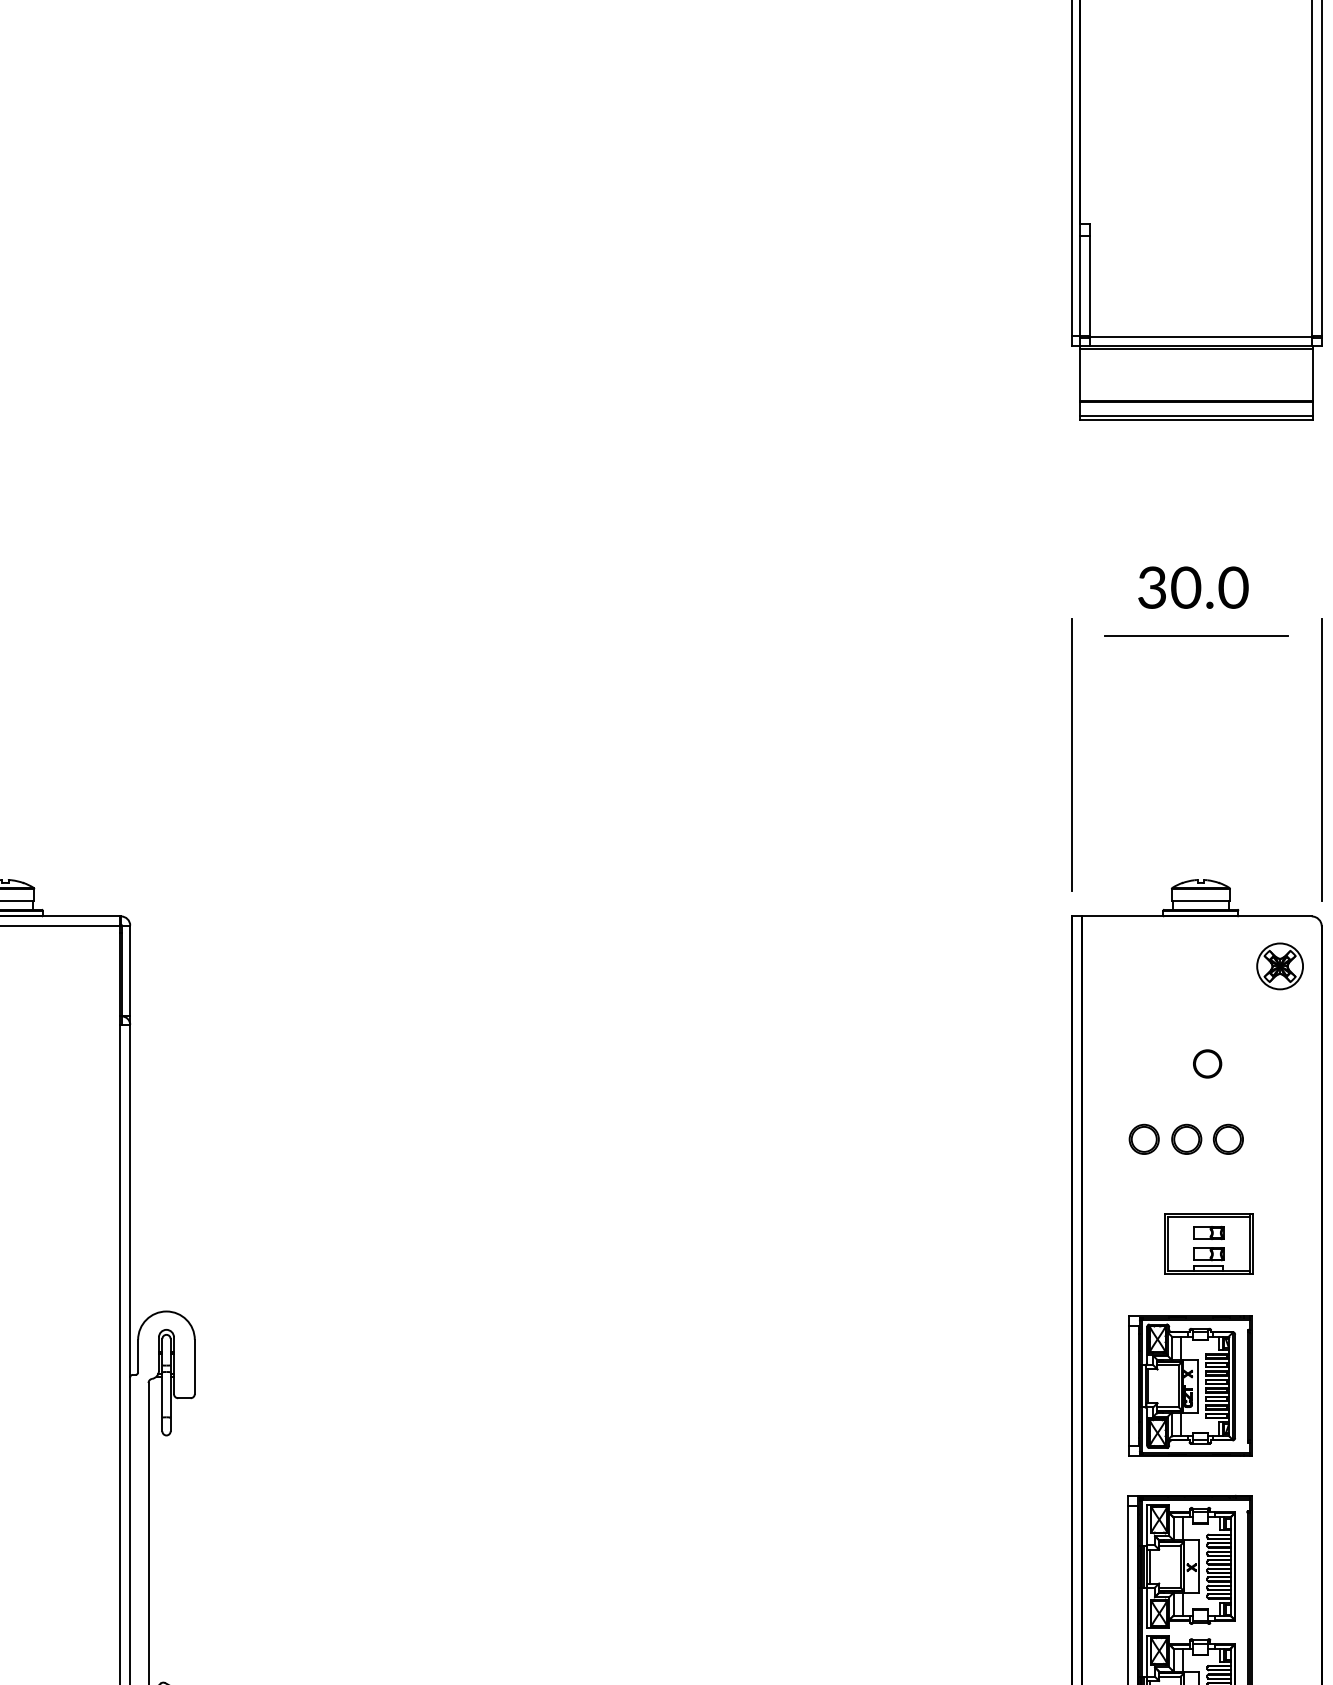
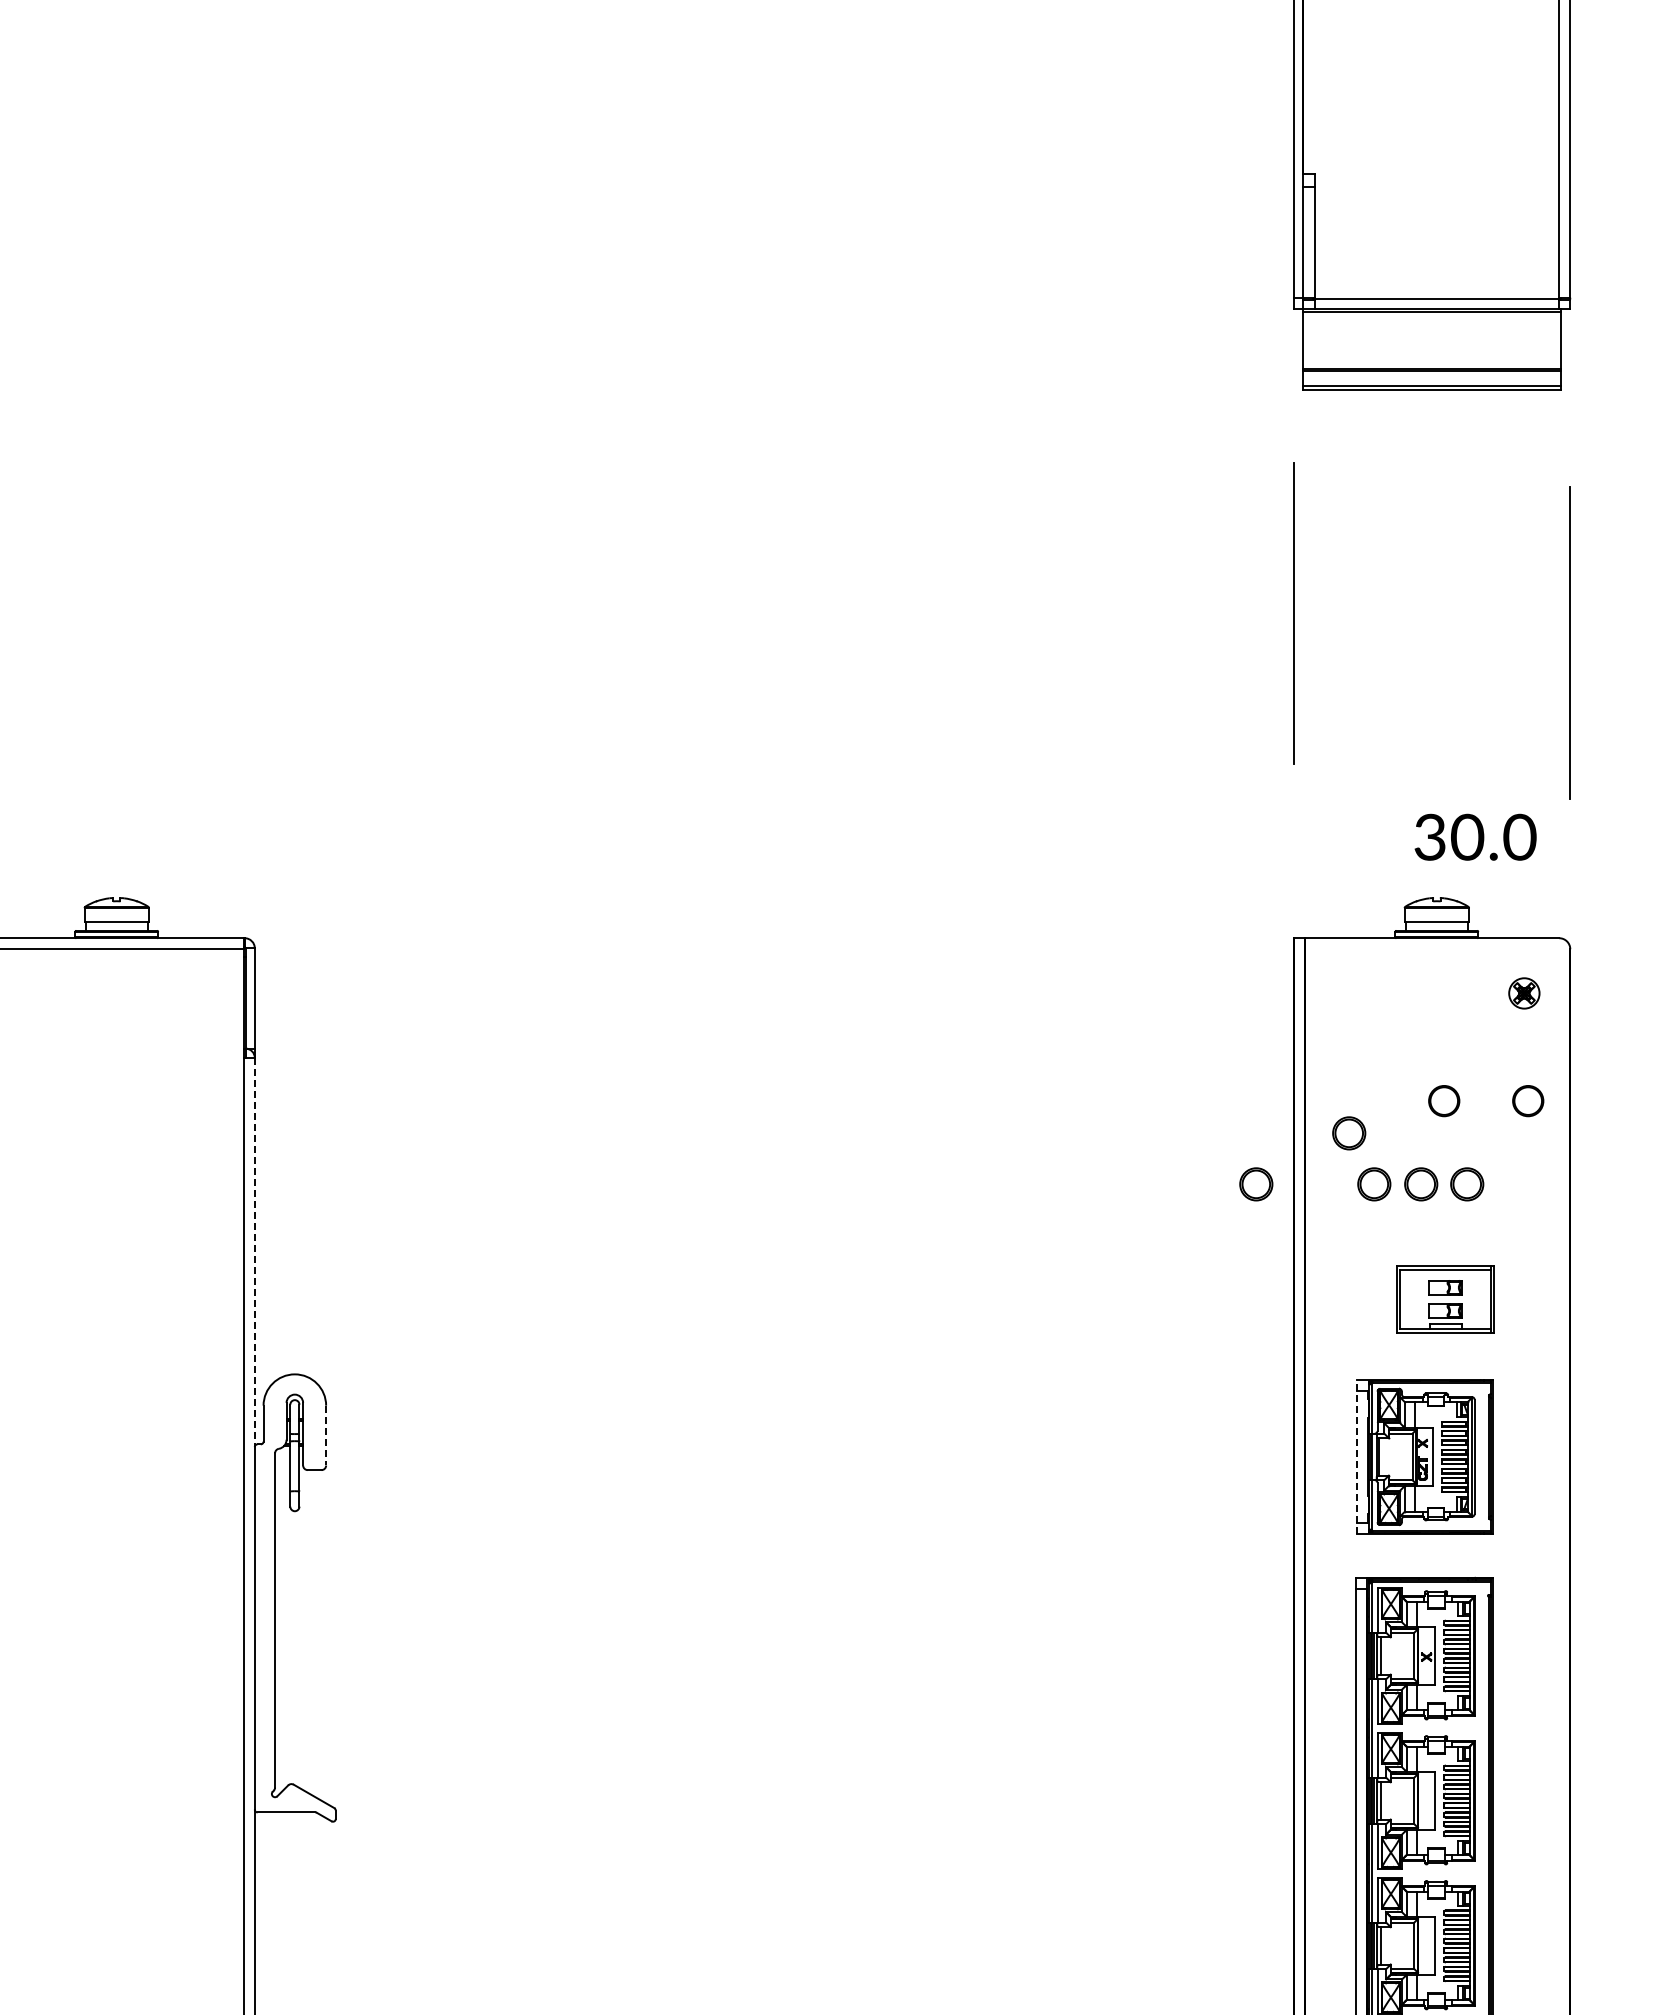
text: (1193, 586) -> (1475, 836), moved
line: (1196, 635) -> (1432, 628), removed
line: (1071, 755) -> (1293, 613), moved
line: (1321, 759) -> (1569, 642), moved
part: (1280, 966) -> (1524, 993), size x0.6
part: (1283, 1064) -> (1528, 1101), added
part: (1121, 1093) -> (1349, 1133), added
part: (1037, 1139) -> (1256, 1184), added
line: (129, 1201) -> (254, 1252), solid -> dashed
line: (195, 1366) -> (326, 1435), solid -> dashed
line: (1129, 1385) -> (1357, 1456), solid -> dashed

